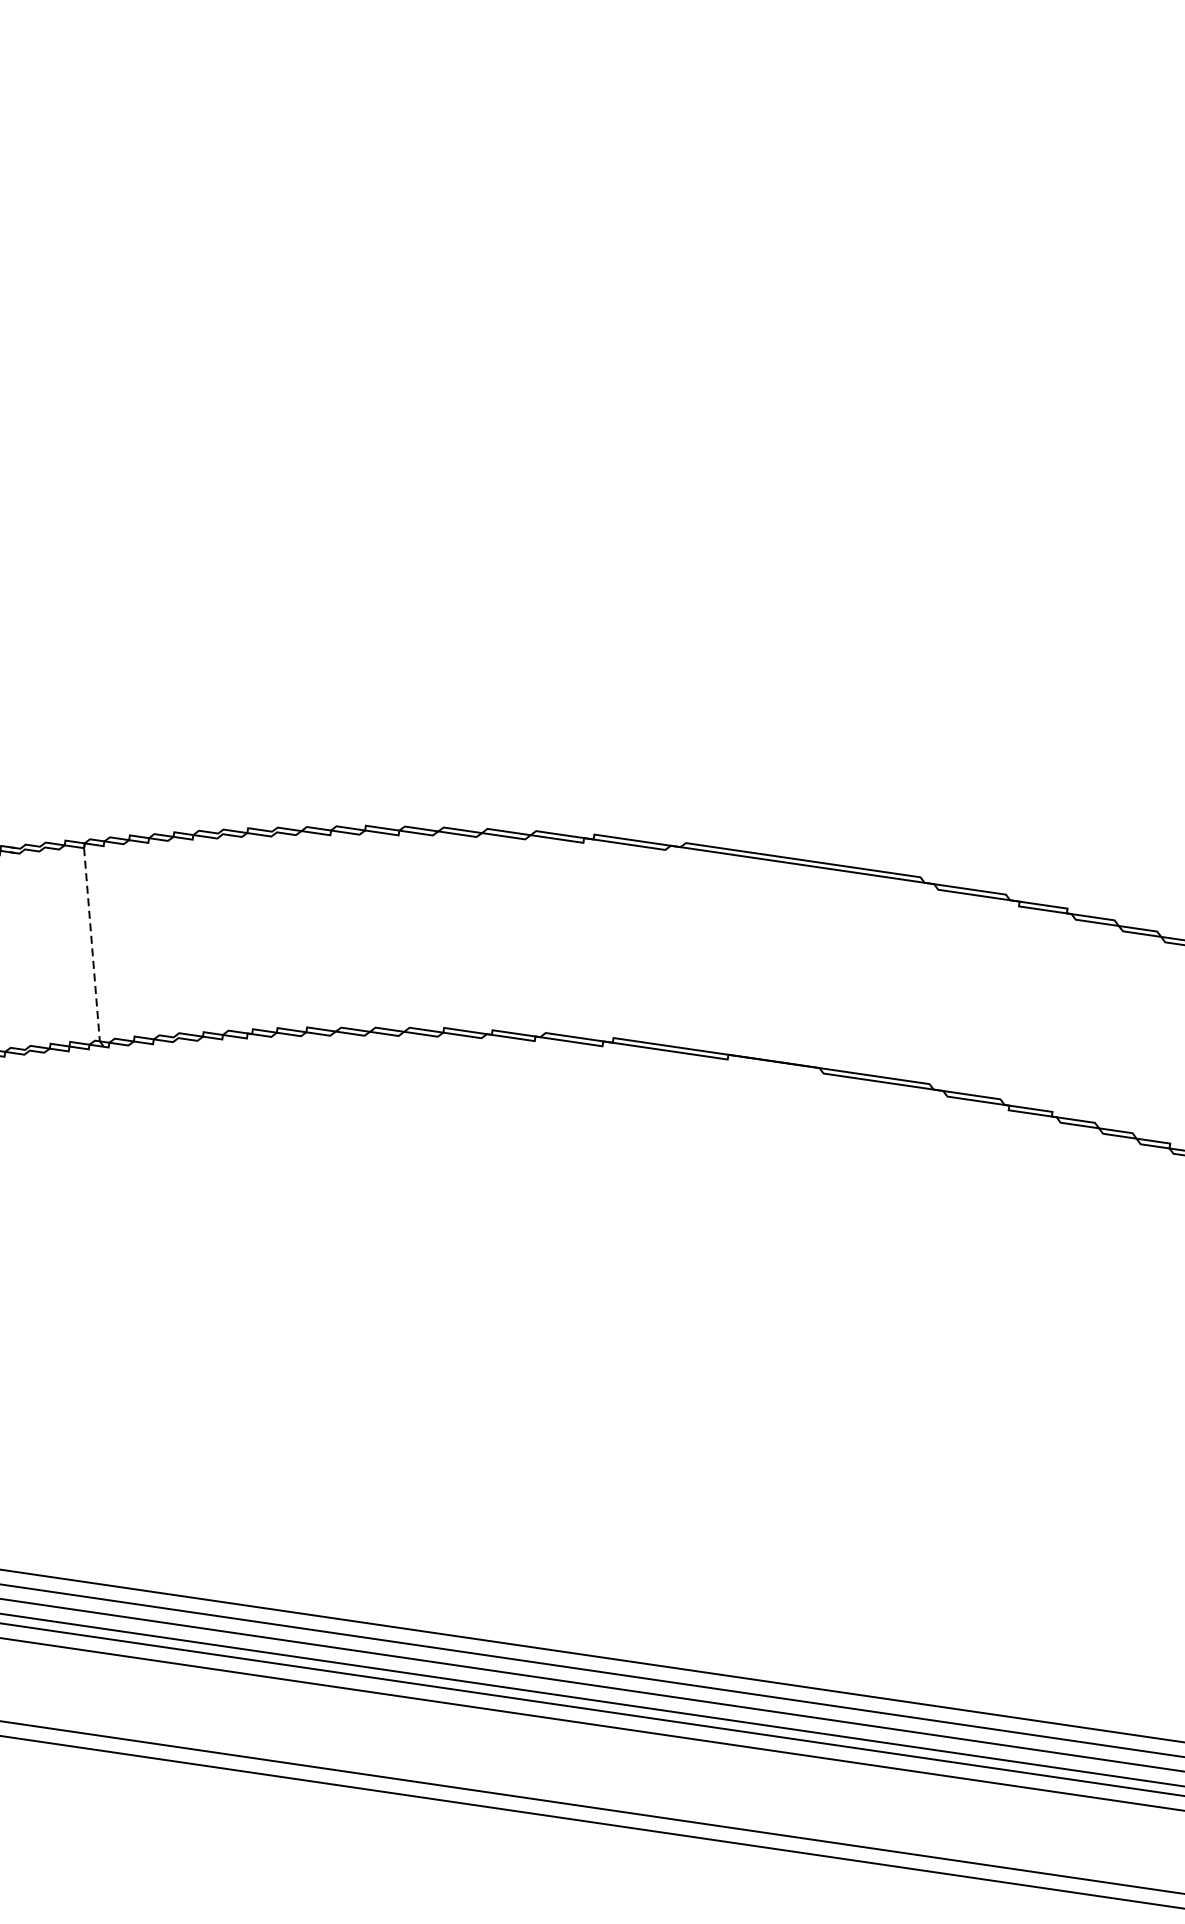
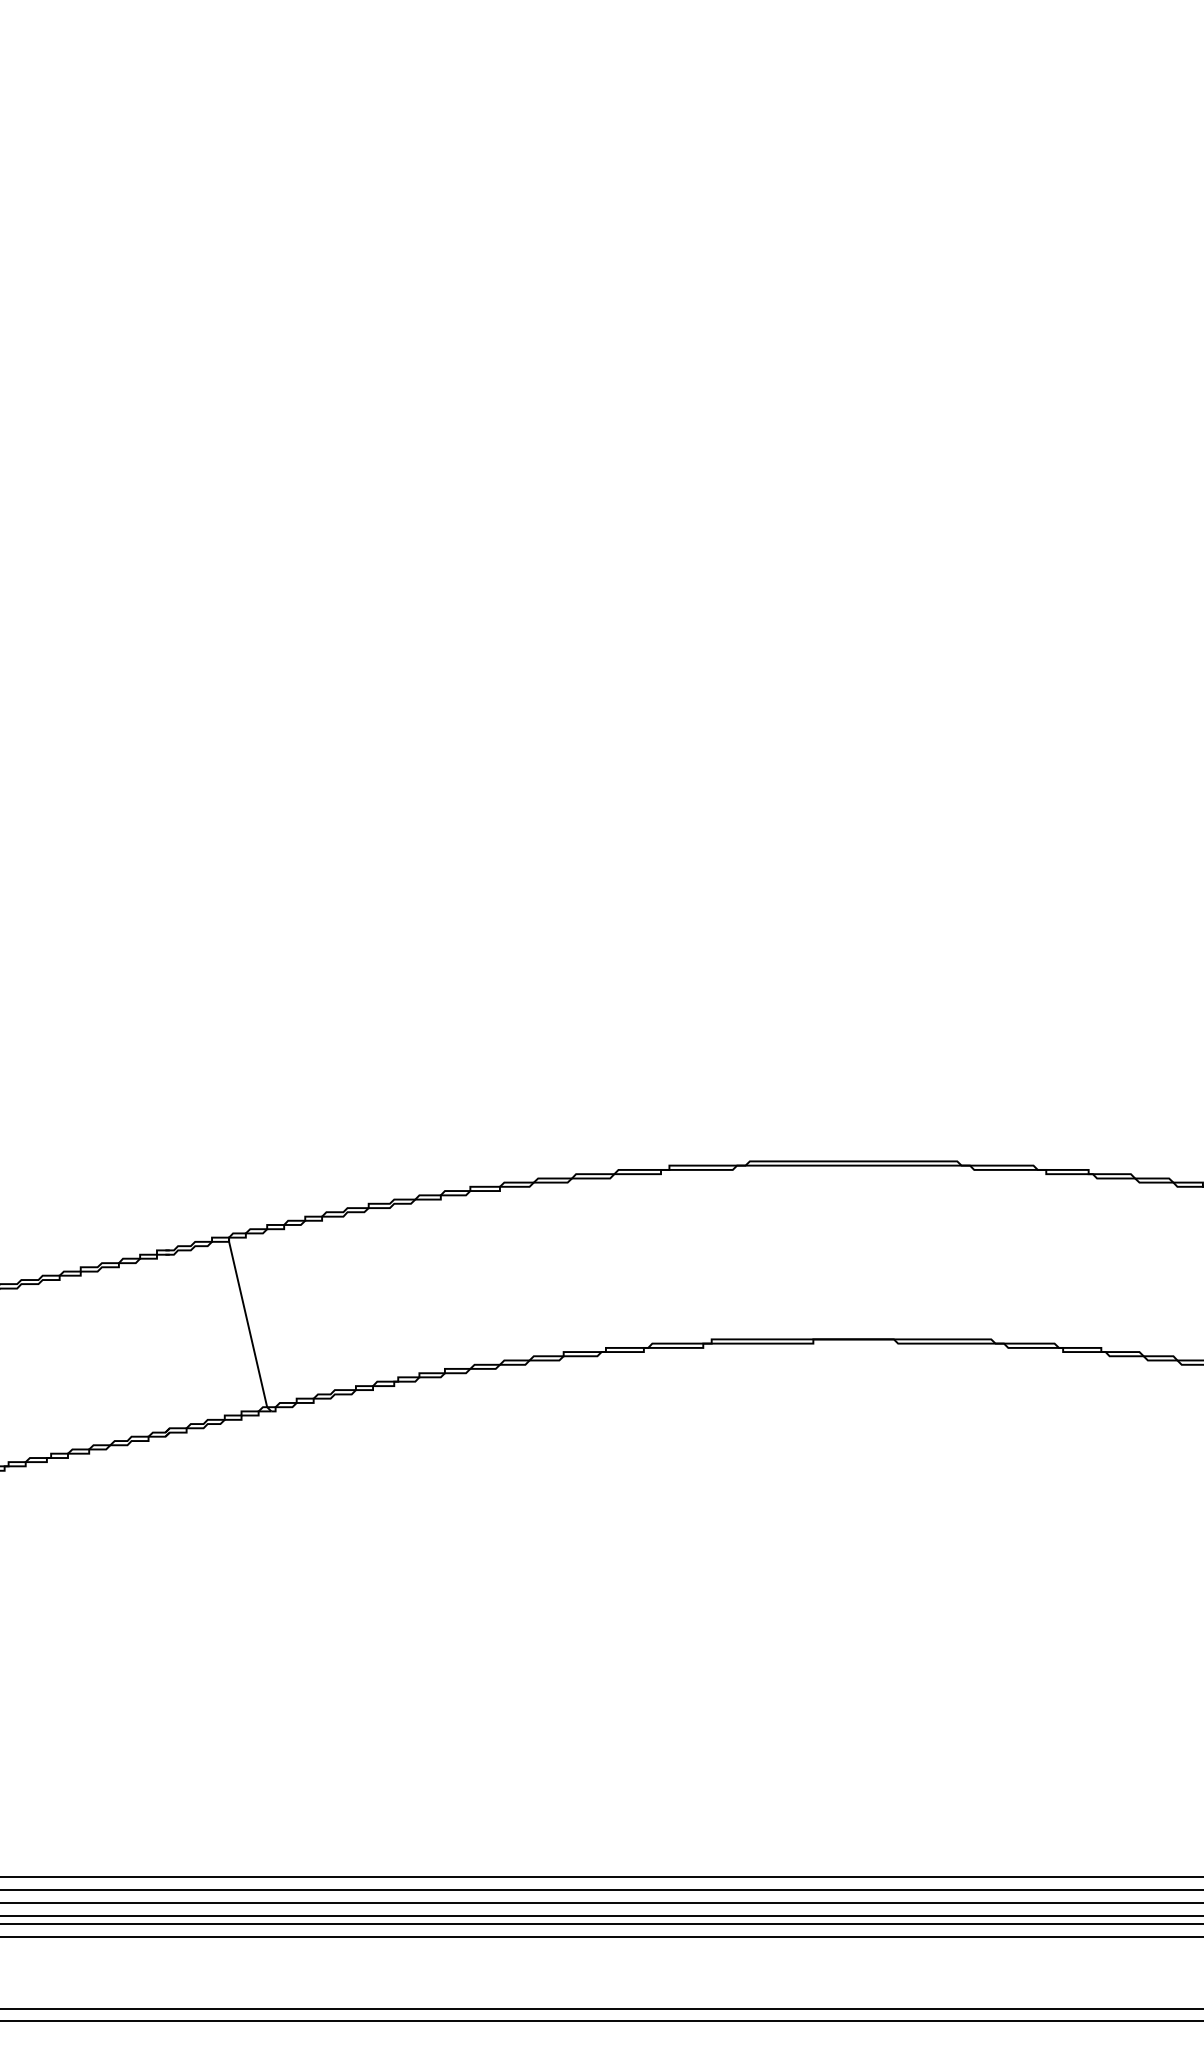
line: (92, 944) -> (248, 1324), dashed -> solid

